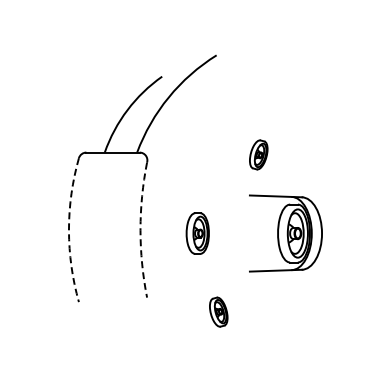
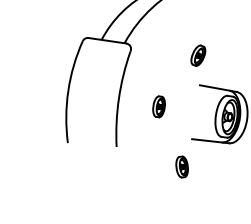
part: (258, 154) -> (198, 55), moved
arc: (68, 230) -> (67, 91), dashed -> solid
arc: (140, 230) -> (118, 98), dashed -> solid
part: (197, 233) -> (158, 106), size x0.71
part: (218, 311) -> (182, 166), moved

